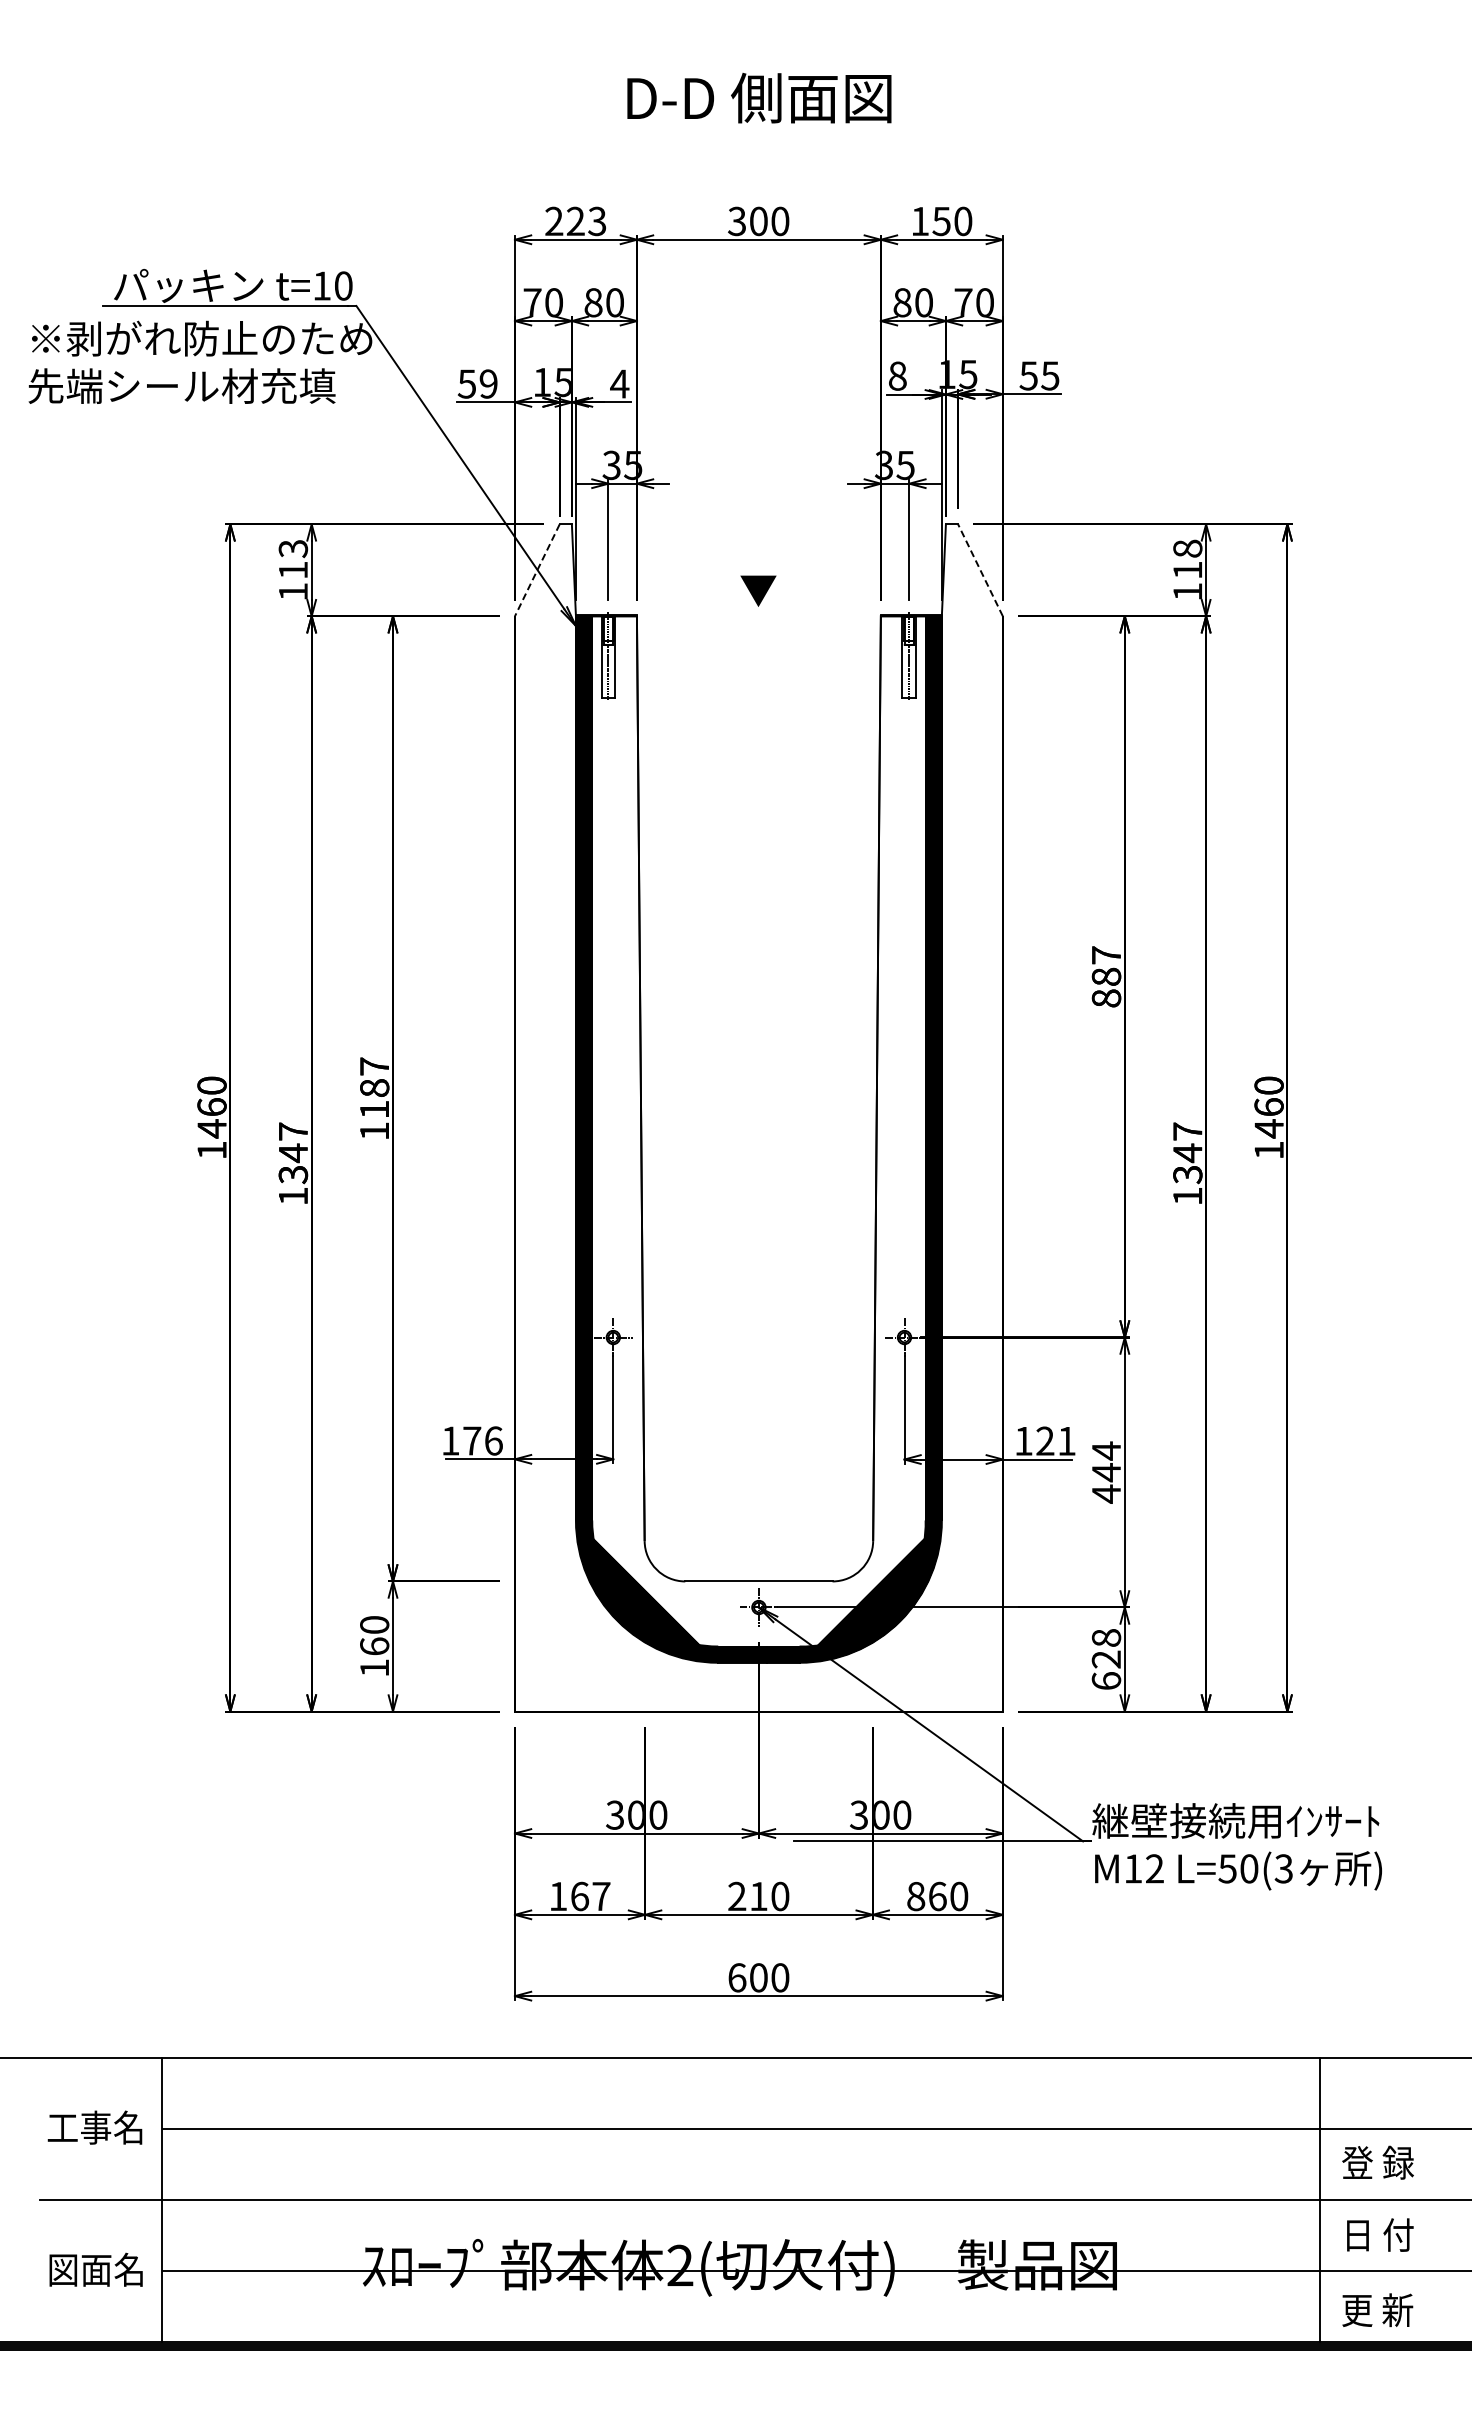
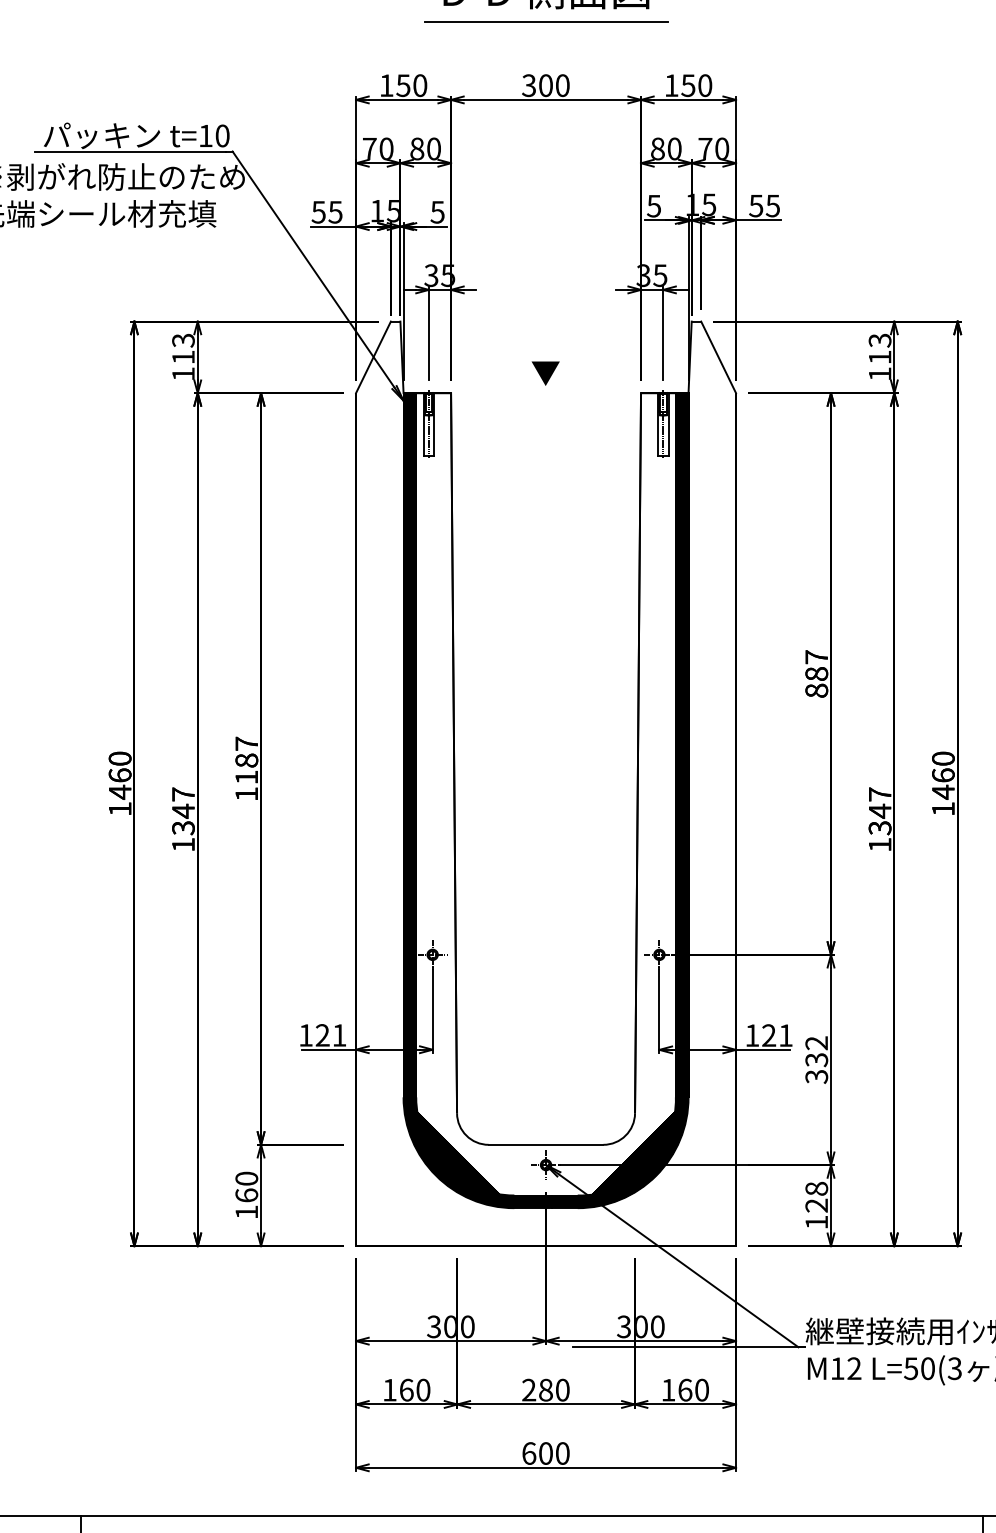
line: (759, 139) -> (546, 21), added
text: (575, 221) -> (403, 85), 223 -> 150
text: (897, 375) -> (653, 205), 8 -> 5
text: (488, 383) -> (335, 211), 59 -> 55
text: (619, 383) -> (437, 211), 4 -> 5
text: (1187, 548) -> (879, 340), 118 -> 113
line: (980, 569) -> (718, 356), dashed -> solid
line: (537, 570) -> (373, 357), dashed -> solid
text: (482, 1440) -> (330, 1035), 176 -> 121
text: (1106, 1472) -> (816, 1059), 444 -> 332
text: (1106, 1680) -> (816, 1221), 628 -> 128
text: (601, 1896) -> (423, 1390), 167 -> 160
text: (758, 1896) -> (545, 1390), 210 -> 280
text: (916, 1896) -> (668, 1390), 860 -> 160

